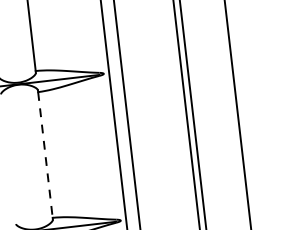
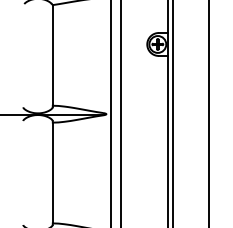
line: (45, 155) -> (52, 173), dashed -> solid

